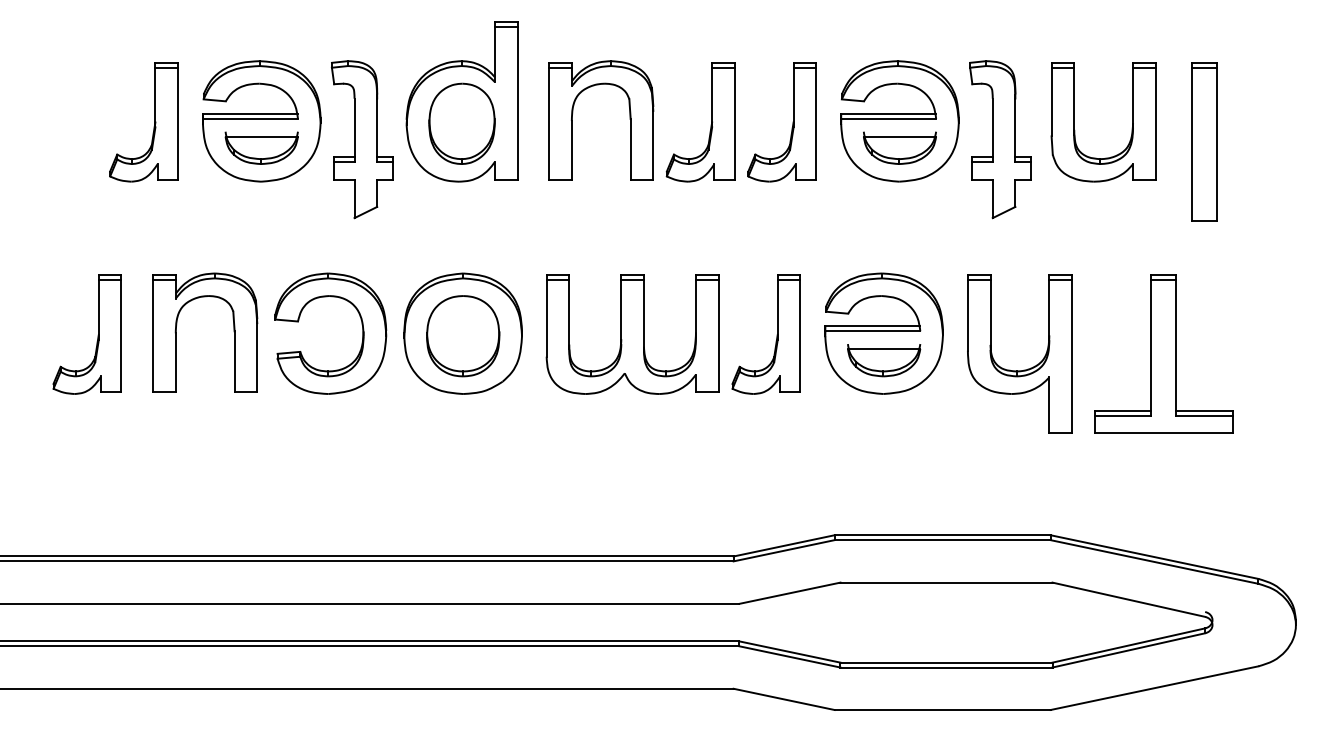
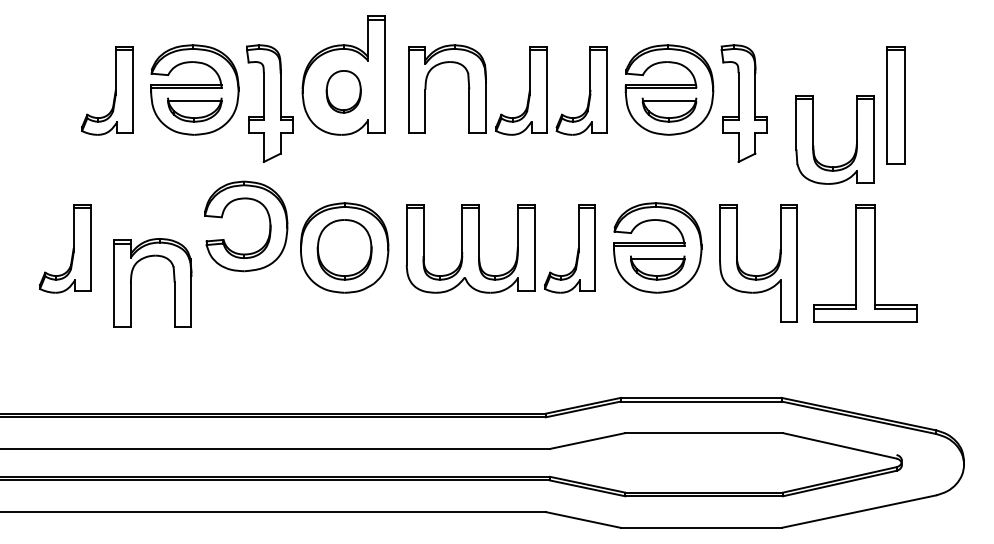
part: (461, 123) -> (343, 91), size x0.7
part: (1131, 128) -> (855, 144), moved
part: (233, 331) -> (173, 282), moved
part: (362, 333) -> (269, 226), moved

